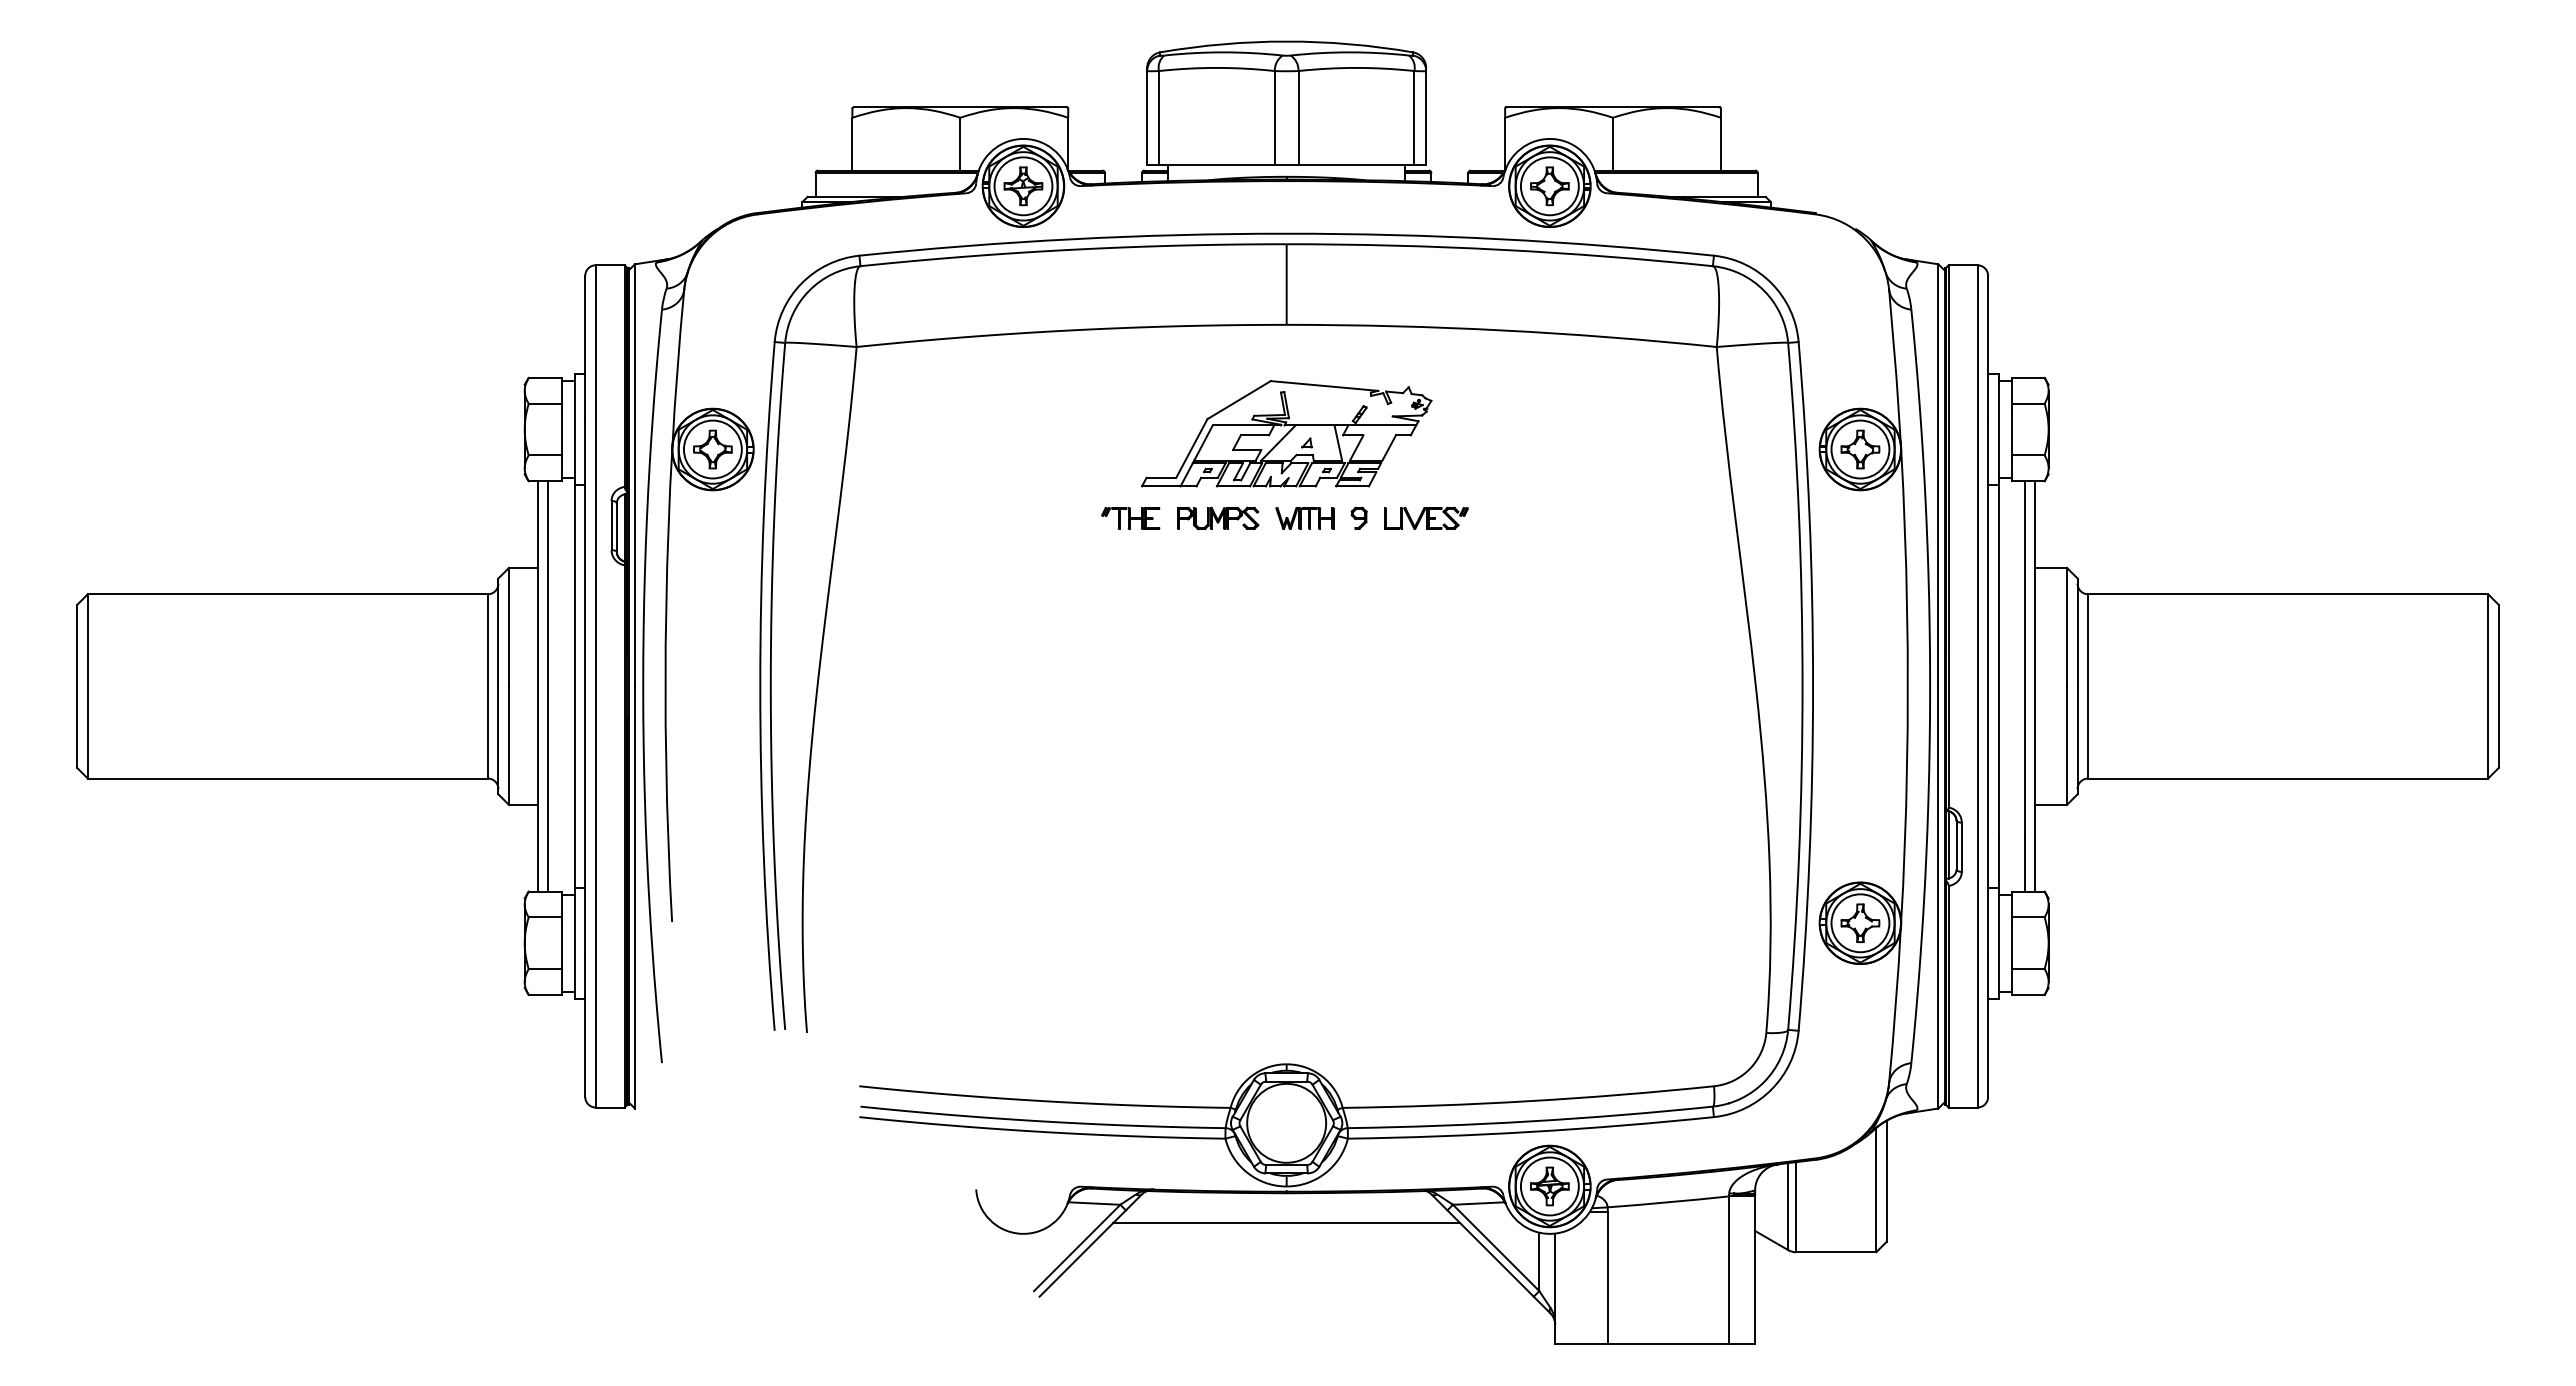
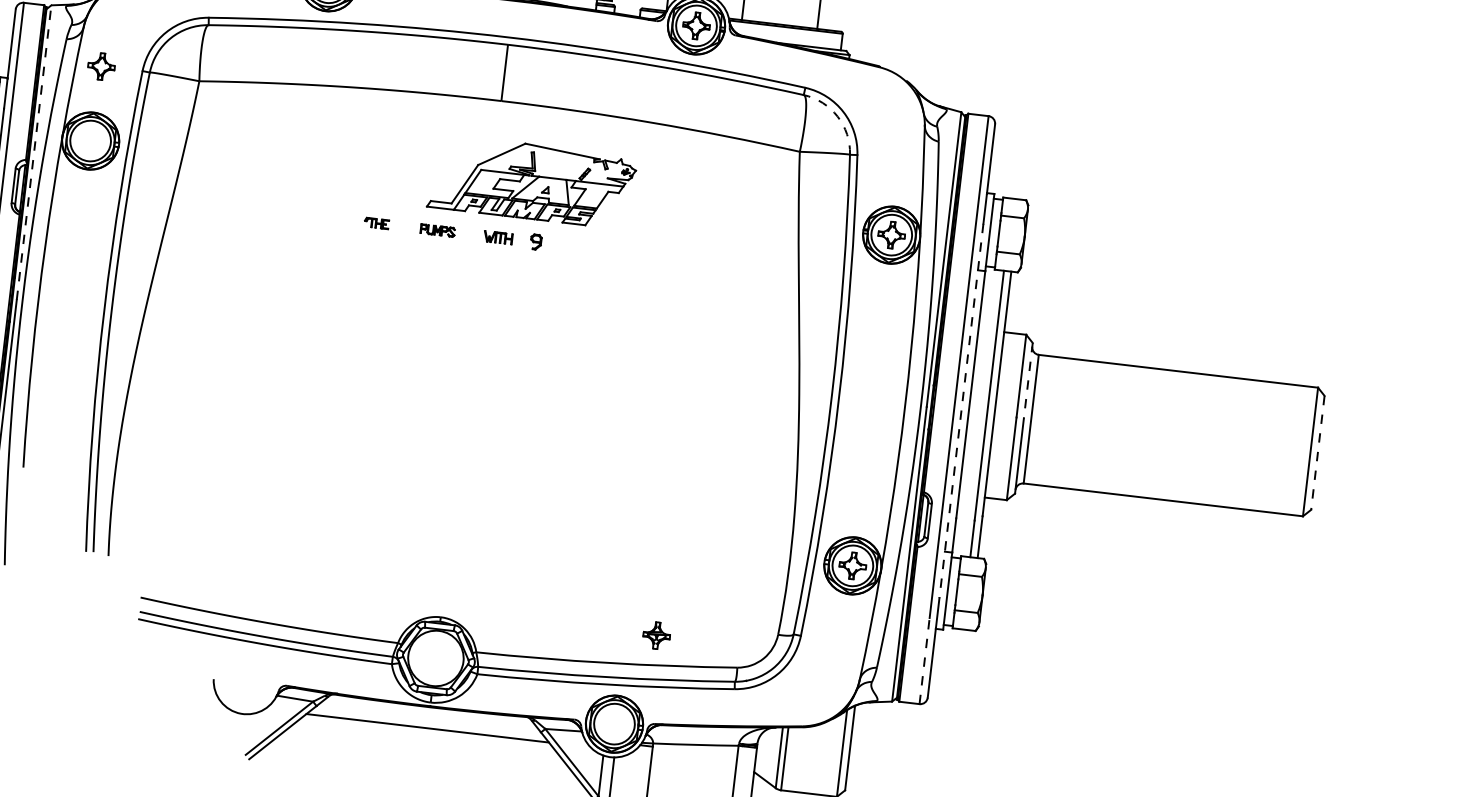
arc: (1764, 291) -> (837, 116), solid -> dashed
part: (1286, 433) -> (532, 181), moved
part: (712, 449) -> (101, 66), moved
line: (634, 474) -> (33, 152), solid -> dashed
part: (1130, 518) -> (376, 223), size x0.6
part: (1218, 518) -> (437, 230), size x0.6
part: (1304, 518) -> (497, 237), size x0.7
part: (1426, 518) -> (583, 247), removed
line: (2077, 632) -> (1028, 380), solid -> dashed
line: (1988, 686) -> (961, 411), solid -> dashed
line: (2498, 686) -> (1317, 452), solid -> dashed
line: (1977, 1045) -> (924, 660), solid -> dashed
part: (1549, 1186) -> (656, 635), moved

